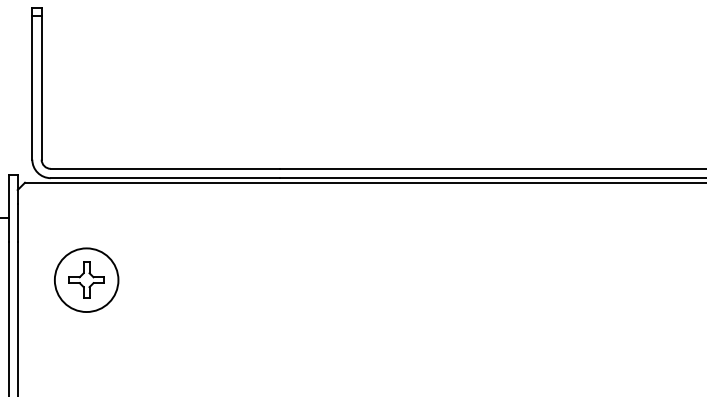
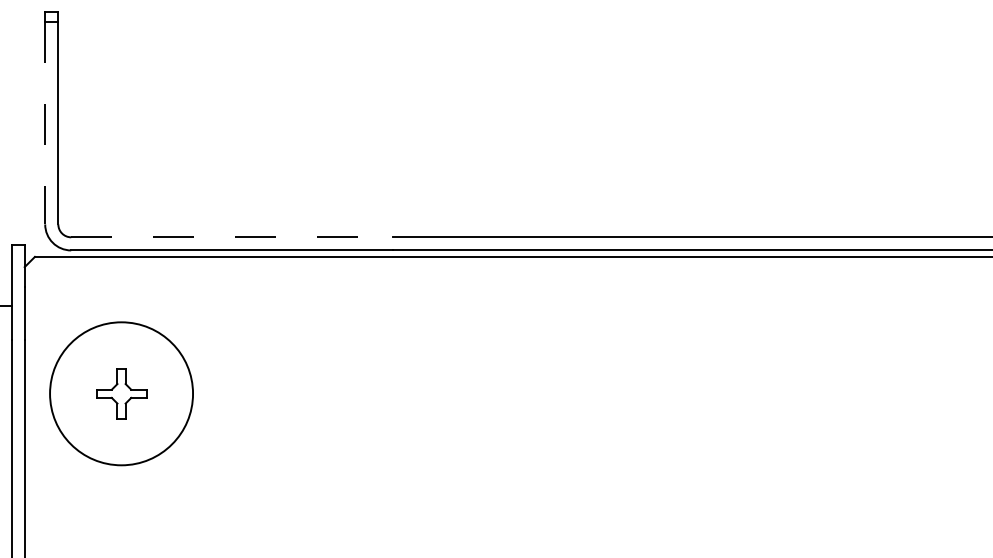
line: (32, 87) -> (45, 123), solid -> dashed
line: (165, 168) -> (232, 236), solid -> dashed
circle: (86, 280) -> (121, 394), size x1.6

